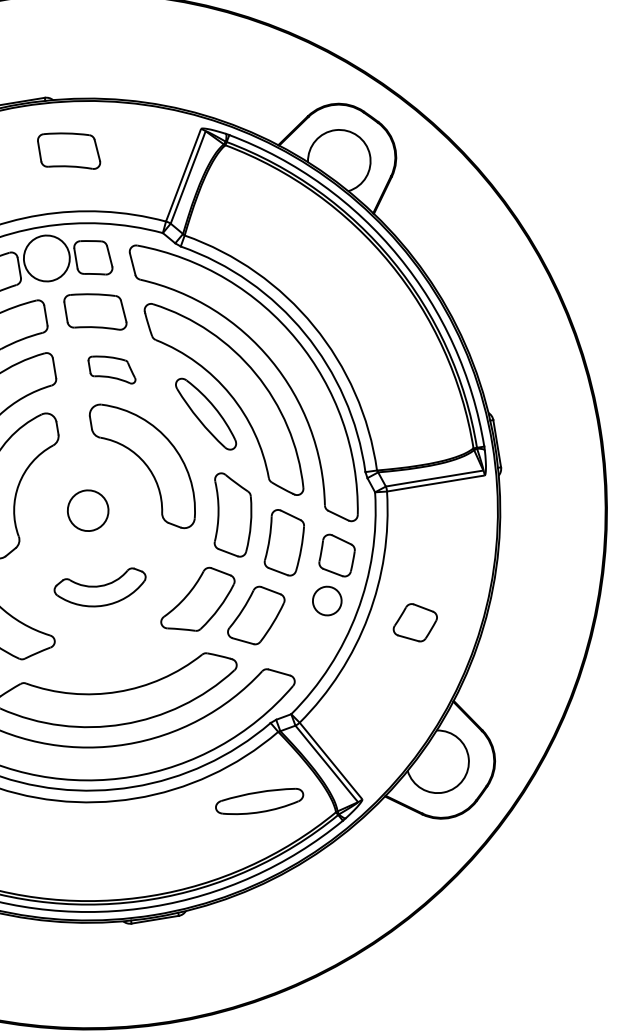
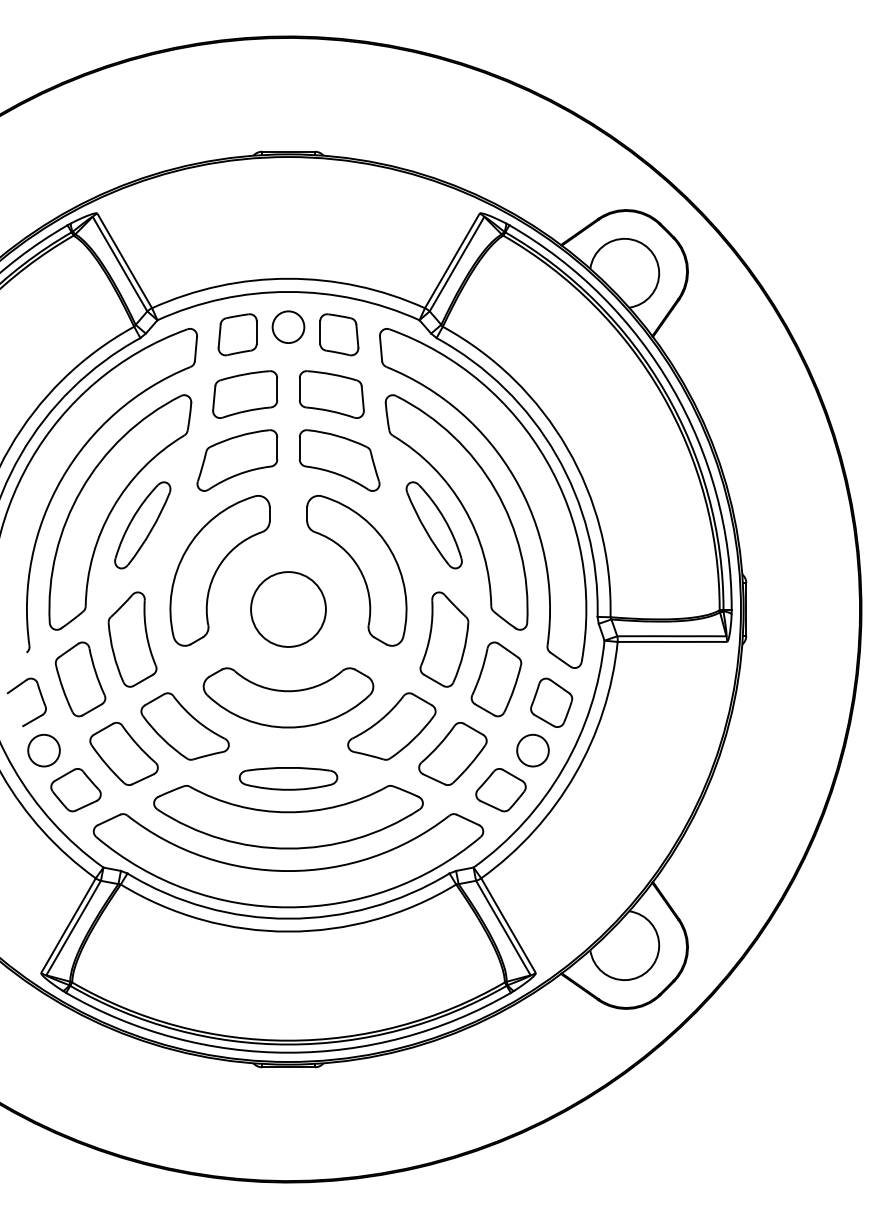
part: (68, 151) -> (331, 214), removed
circle: (46, 258) -> (288, 327), size x0.62
part: (111, 370) -> (339, 460), size x1.67
circle: (88, 510) -> (288, 609), size x1.67
part: (101, 589) -> (288, 697), size x1.67
part: (414, 623) -> (500, 790), moved
part: (259, 801) -> (288, 778), moved

